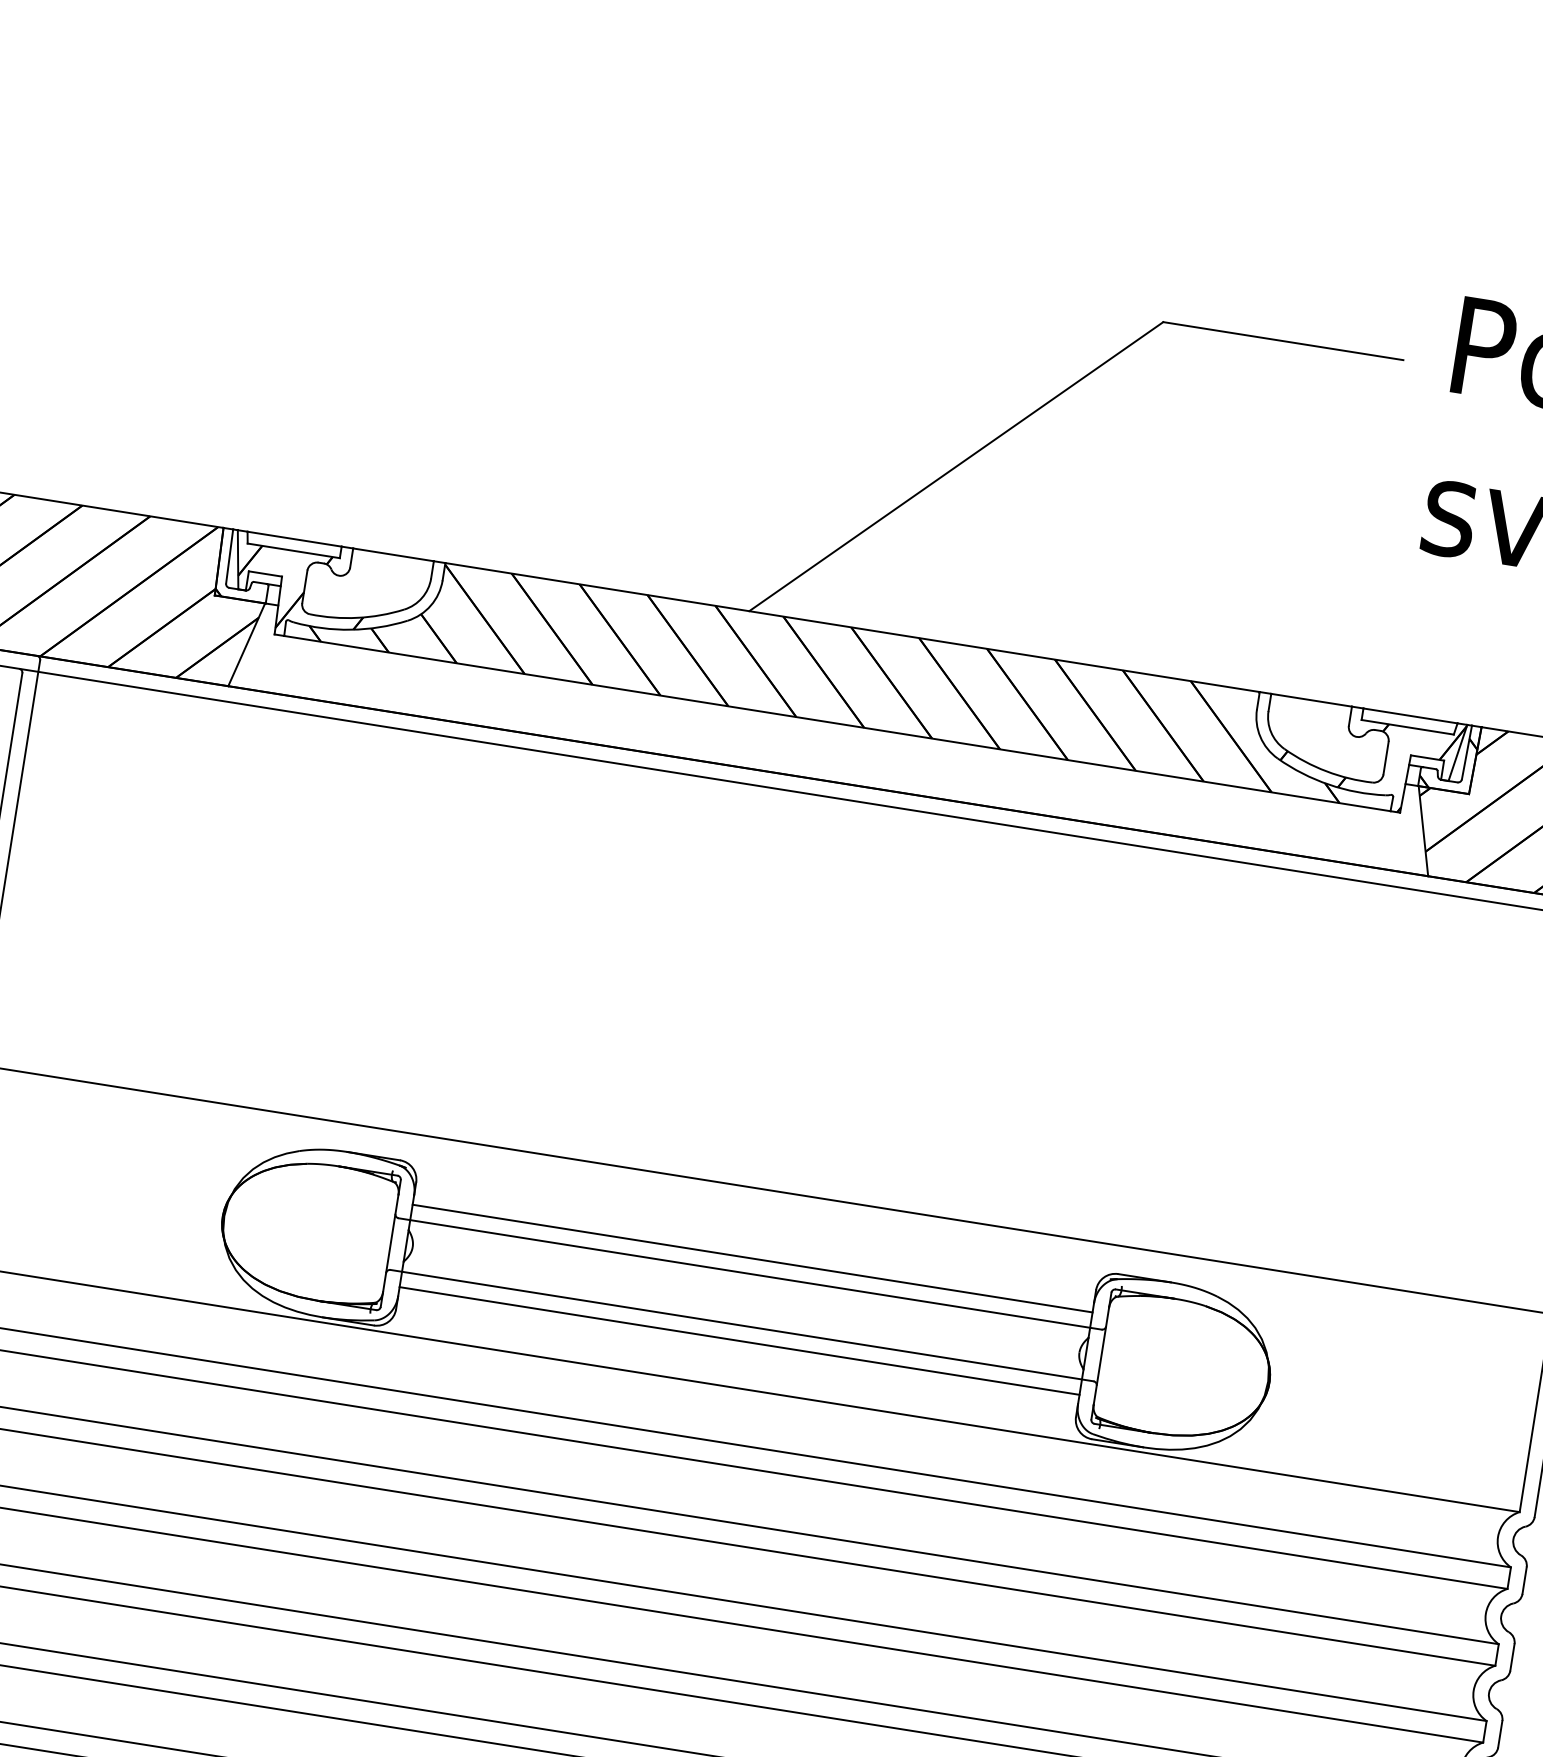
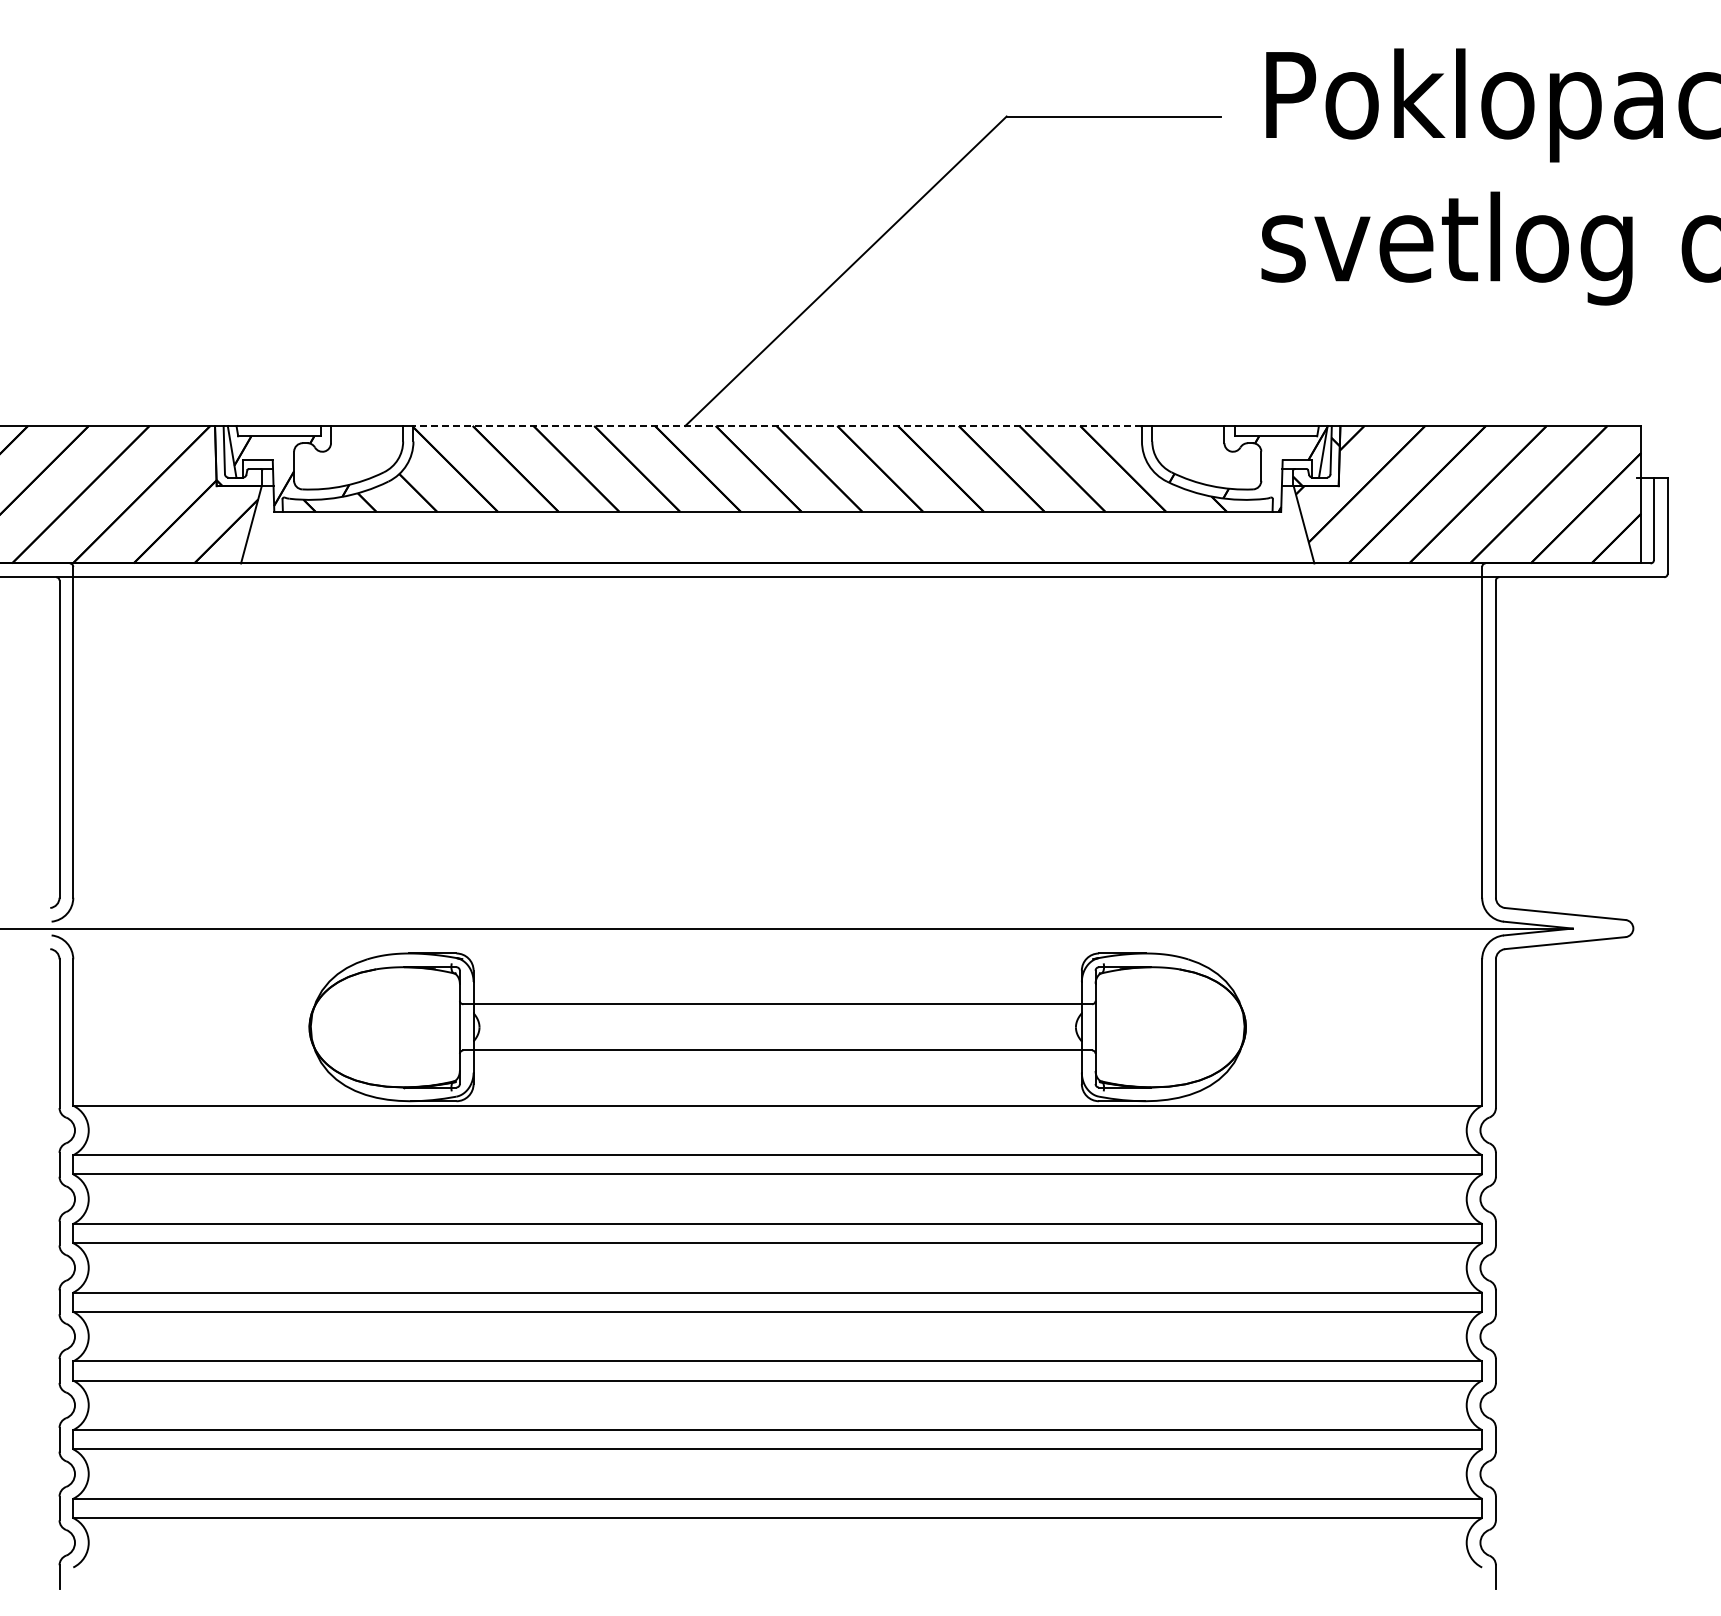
line: (852, 628) -> (777, 426), solid -> dashed
line: (752, 1258) -> (777, 990), removed
line: (739, 1341) -> (777, 1064), removed

